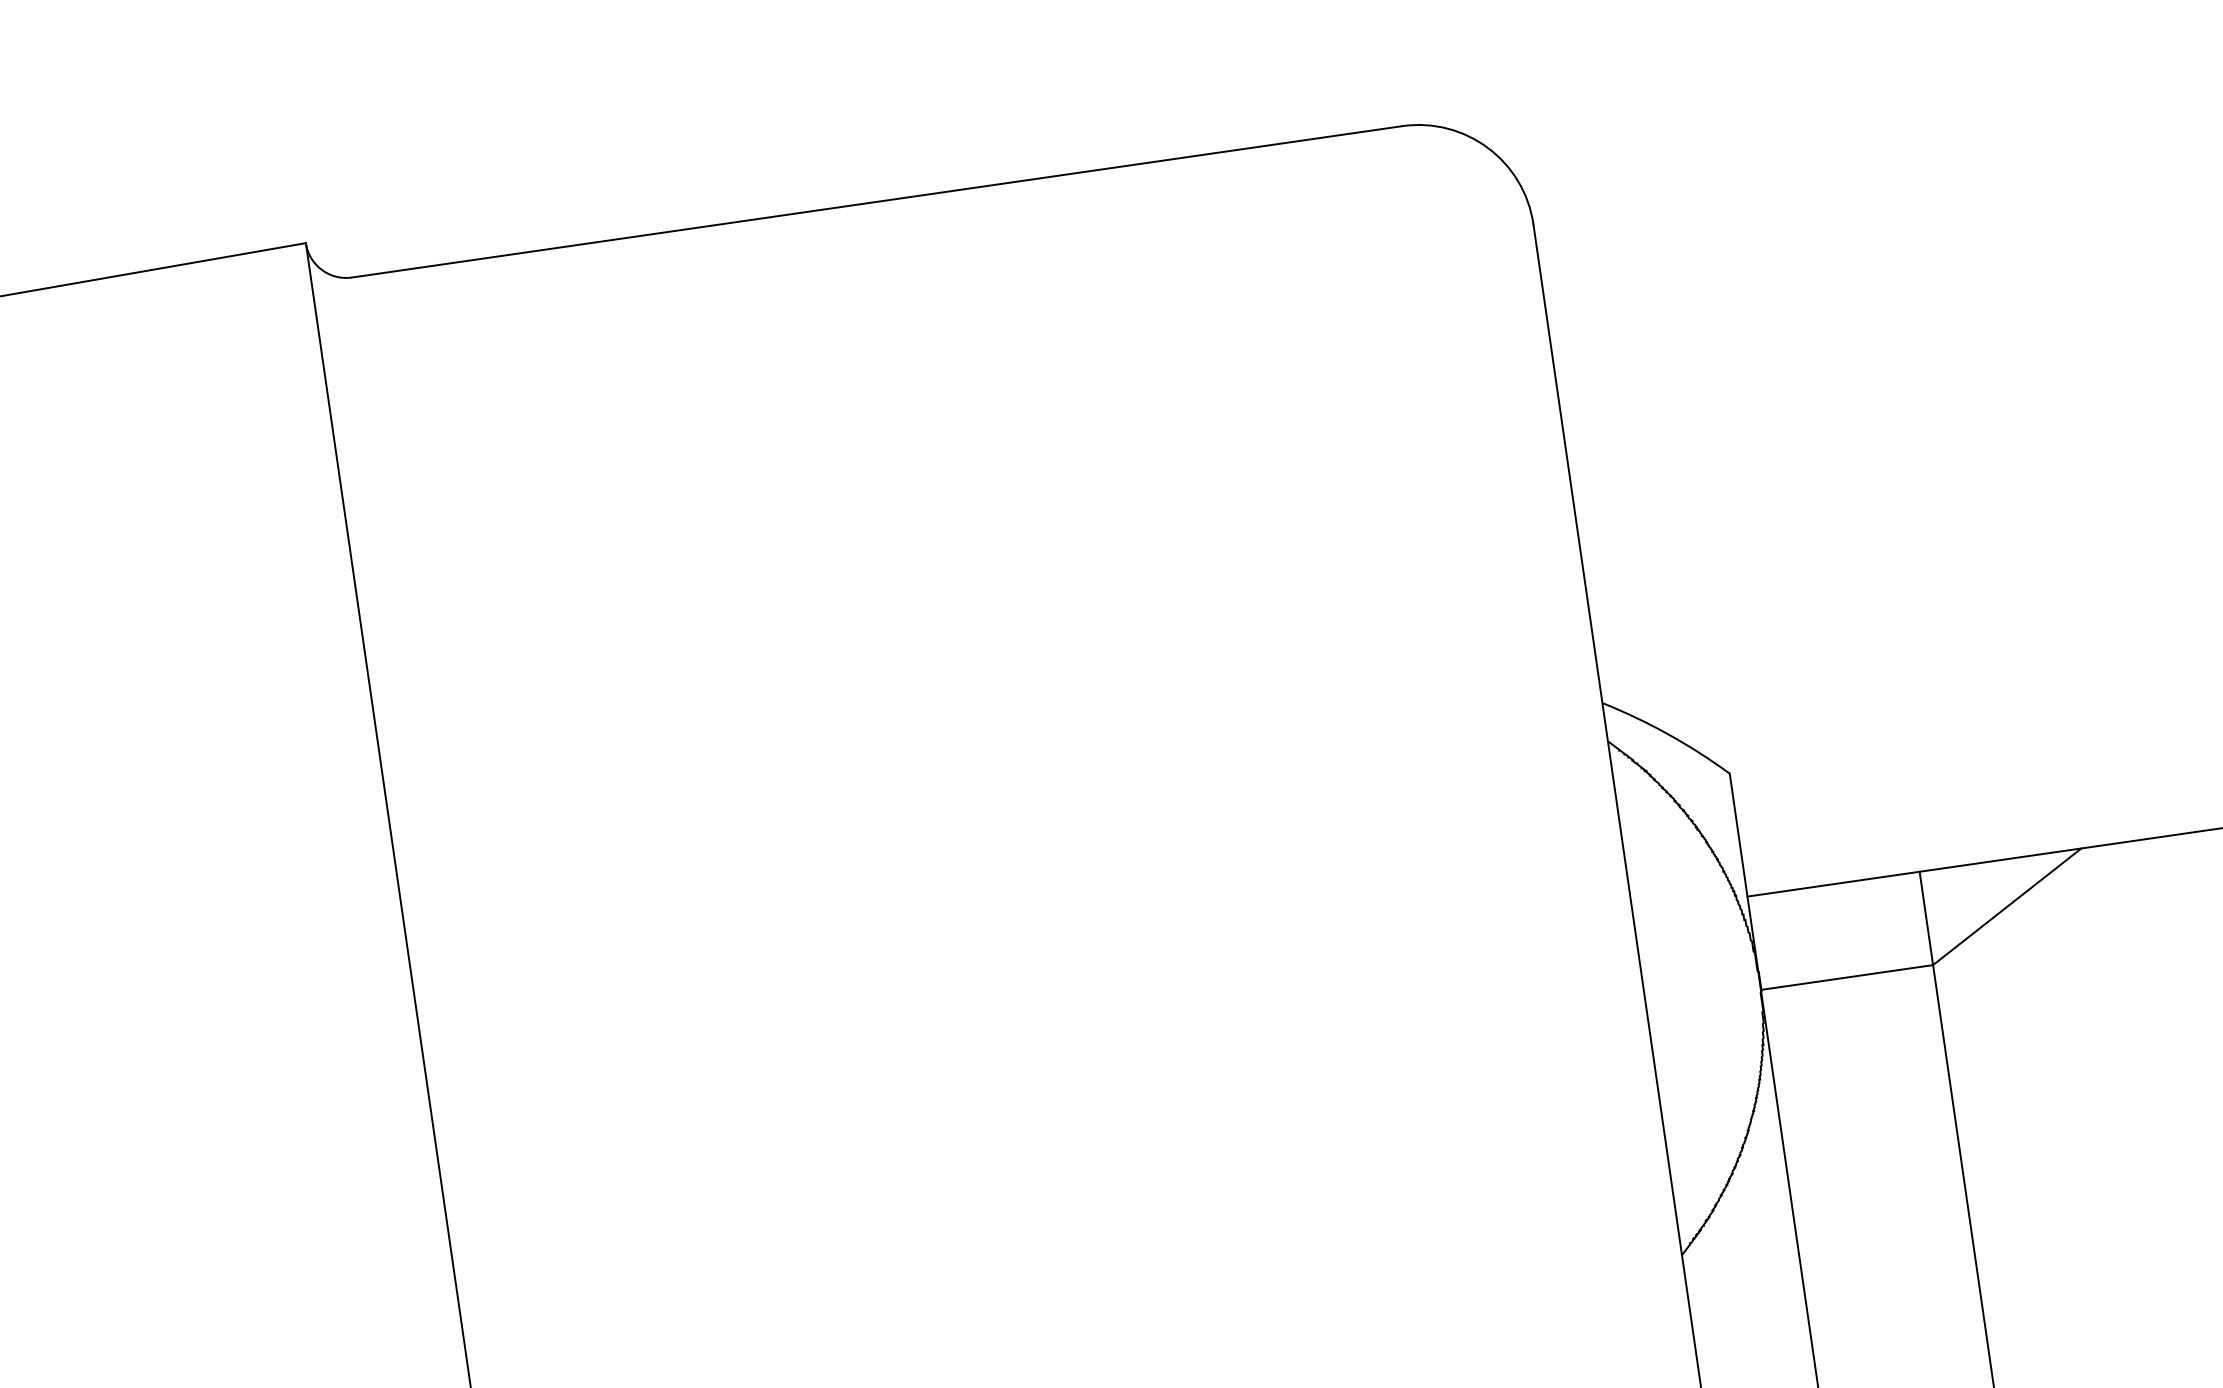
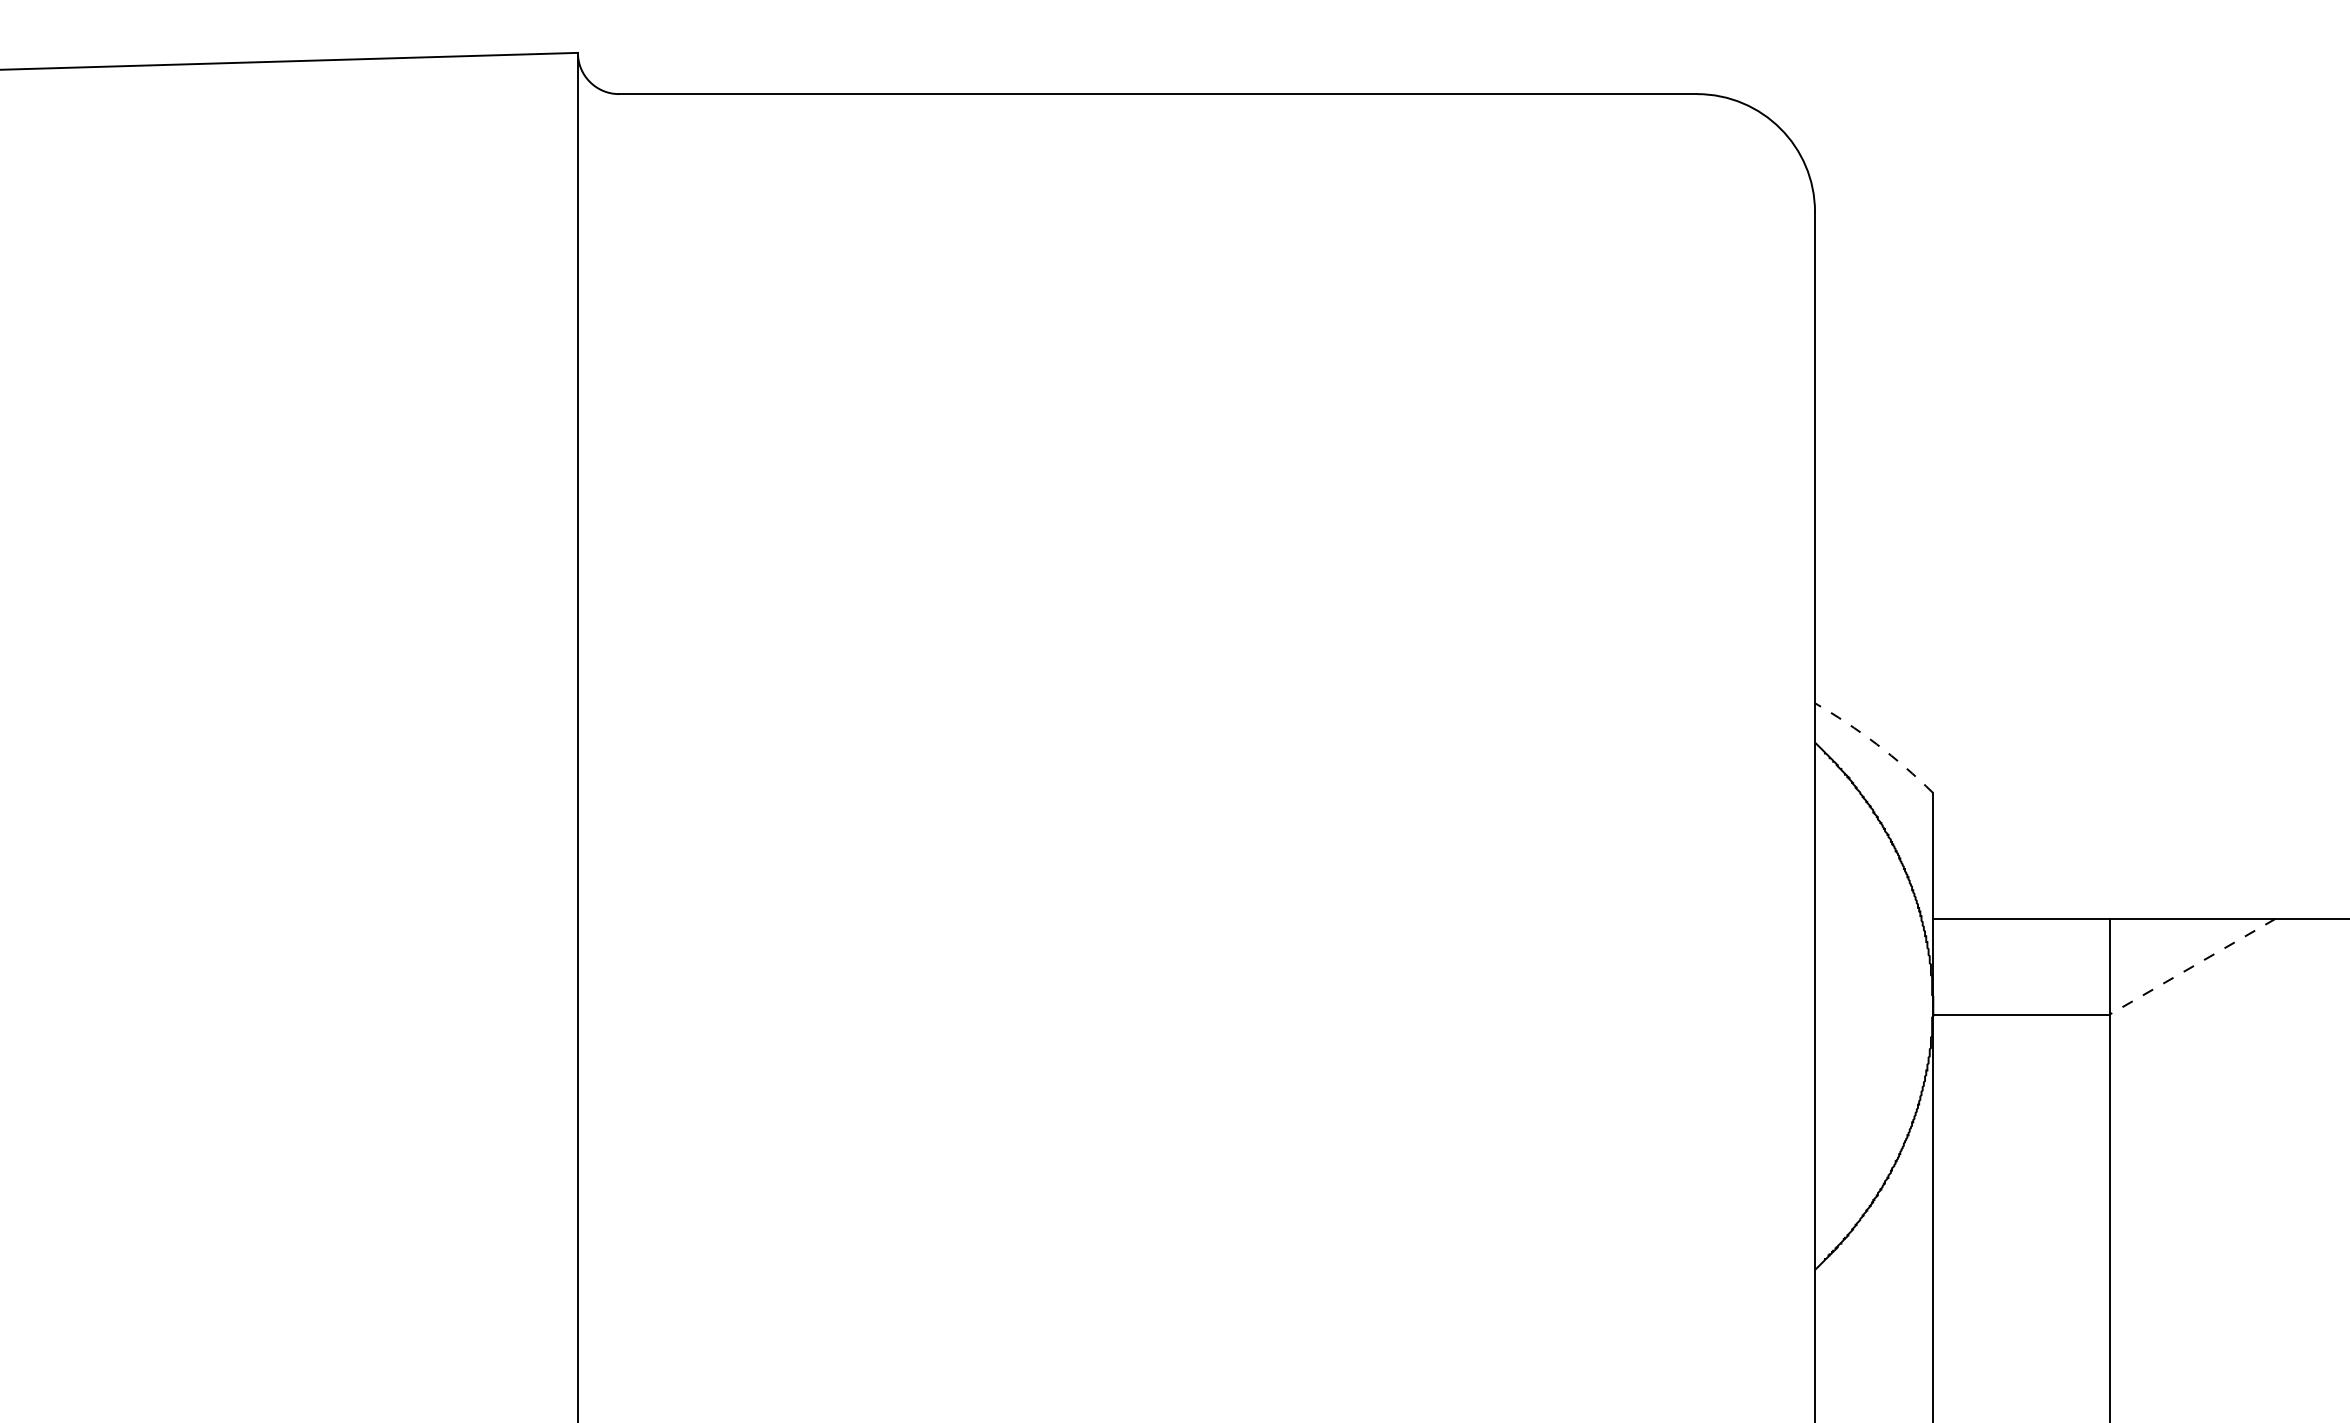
arc: (1668, 734) -> (1876, 744), solid -> dashed
line: (2007, 906) -> (2192, 966), solid -> dashed

